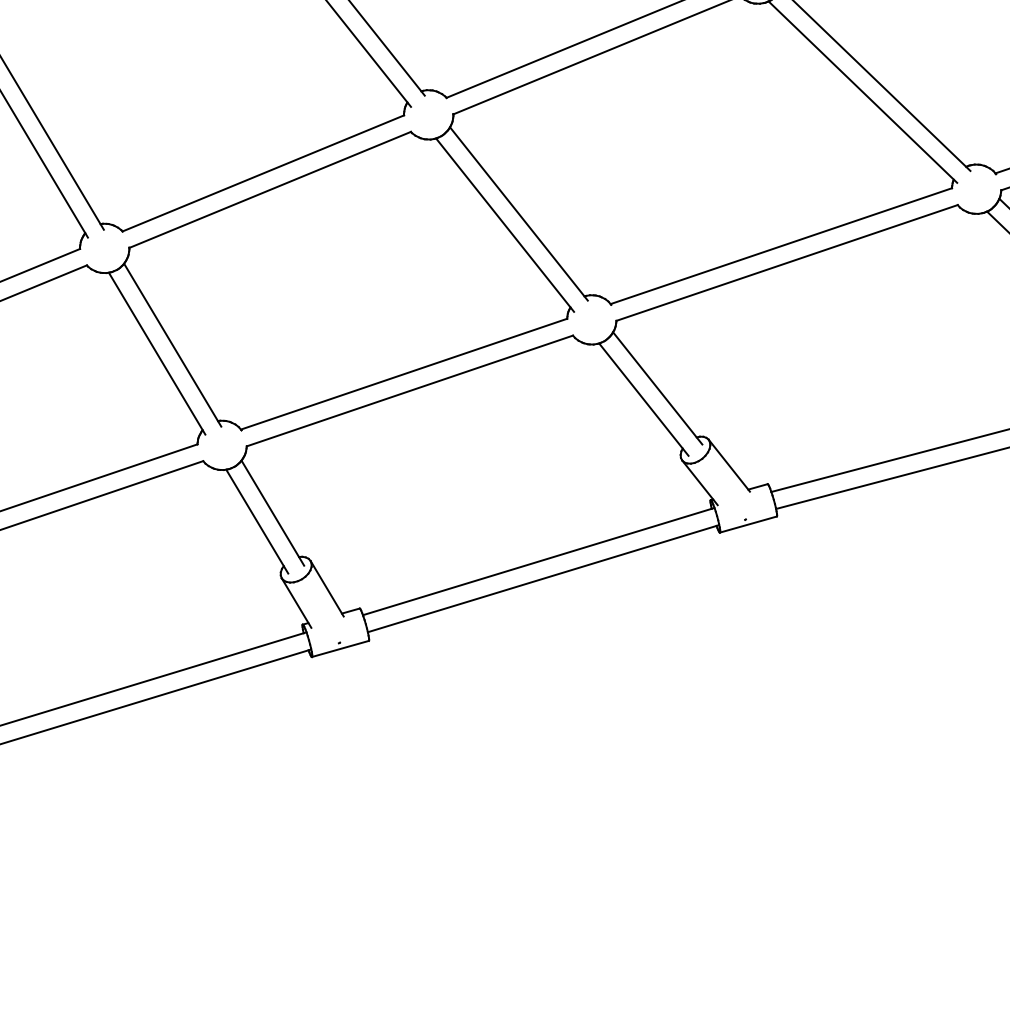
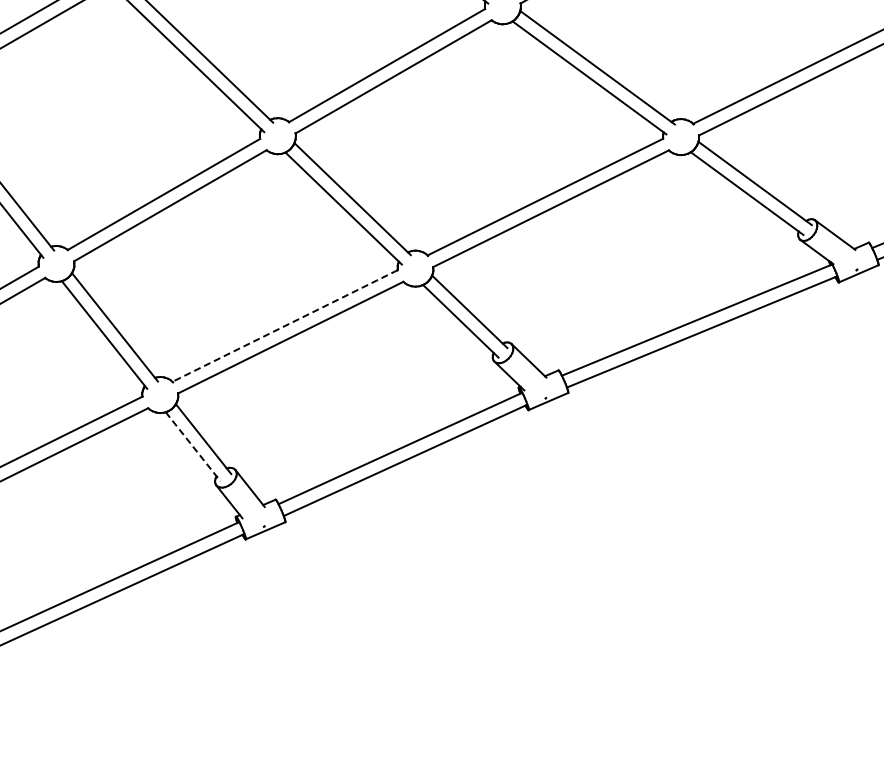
line: (404, 374) -> (285, 326), solid -> dashed
line: (257, 522) -> (193, 447), solid -> dashed

